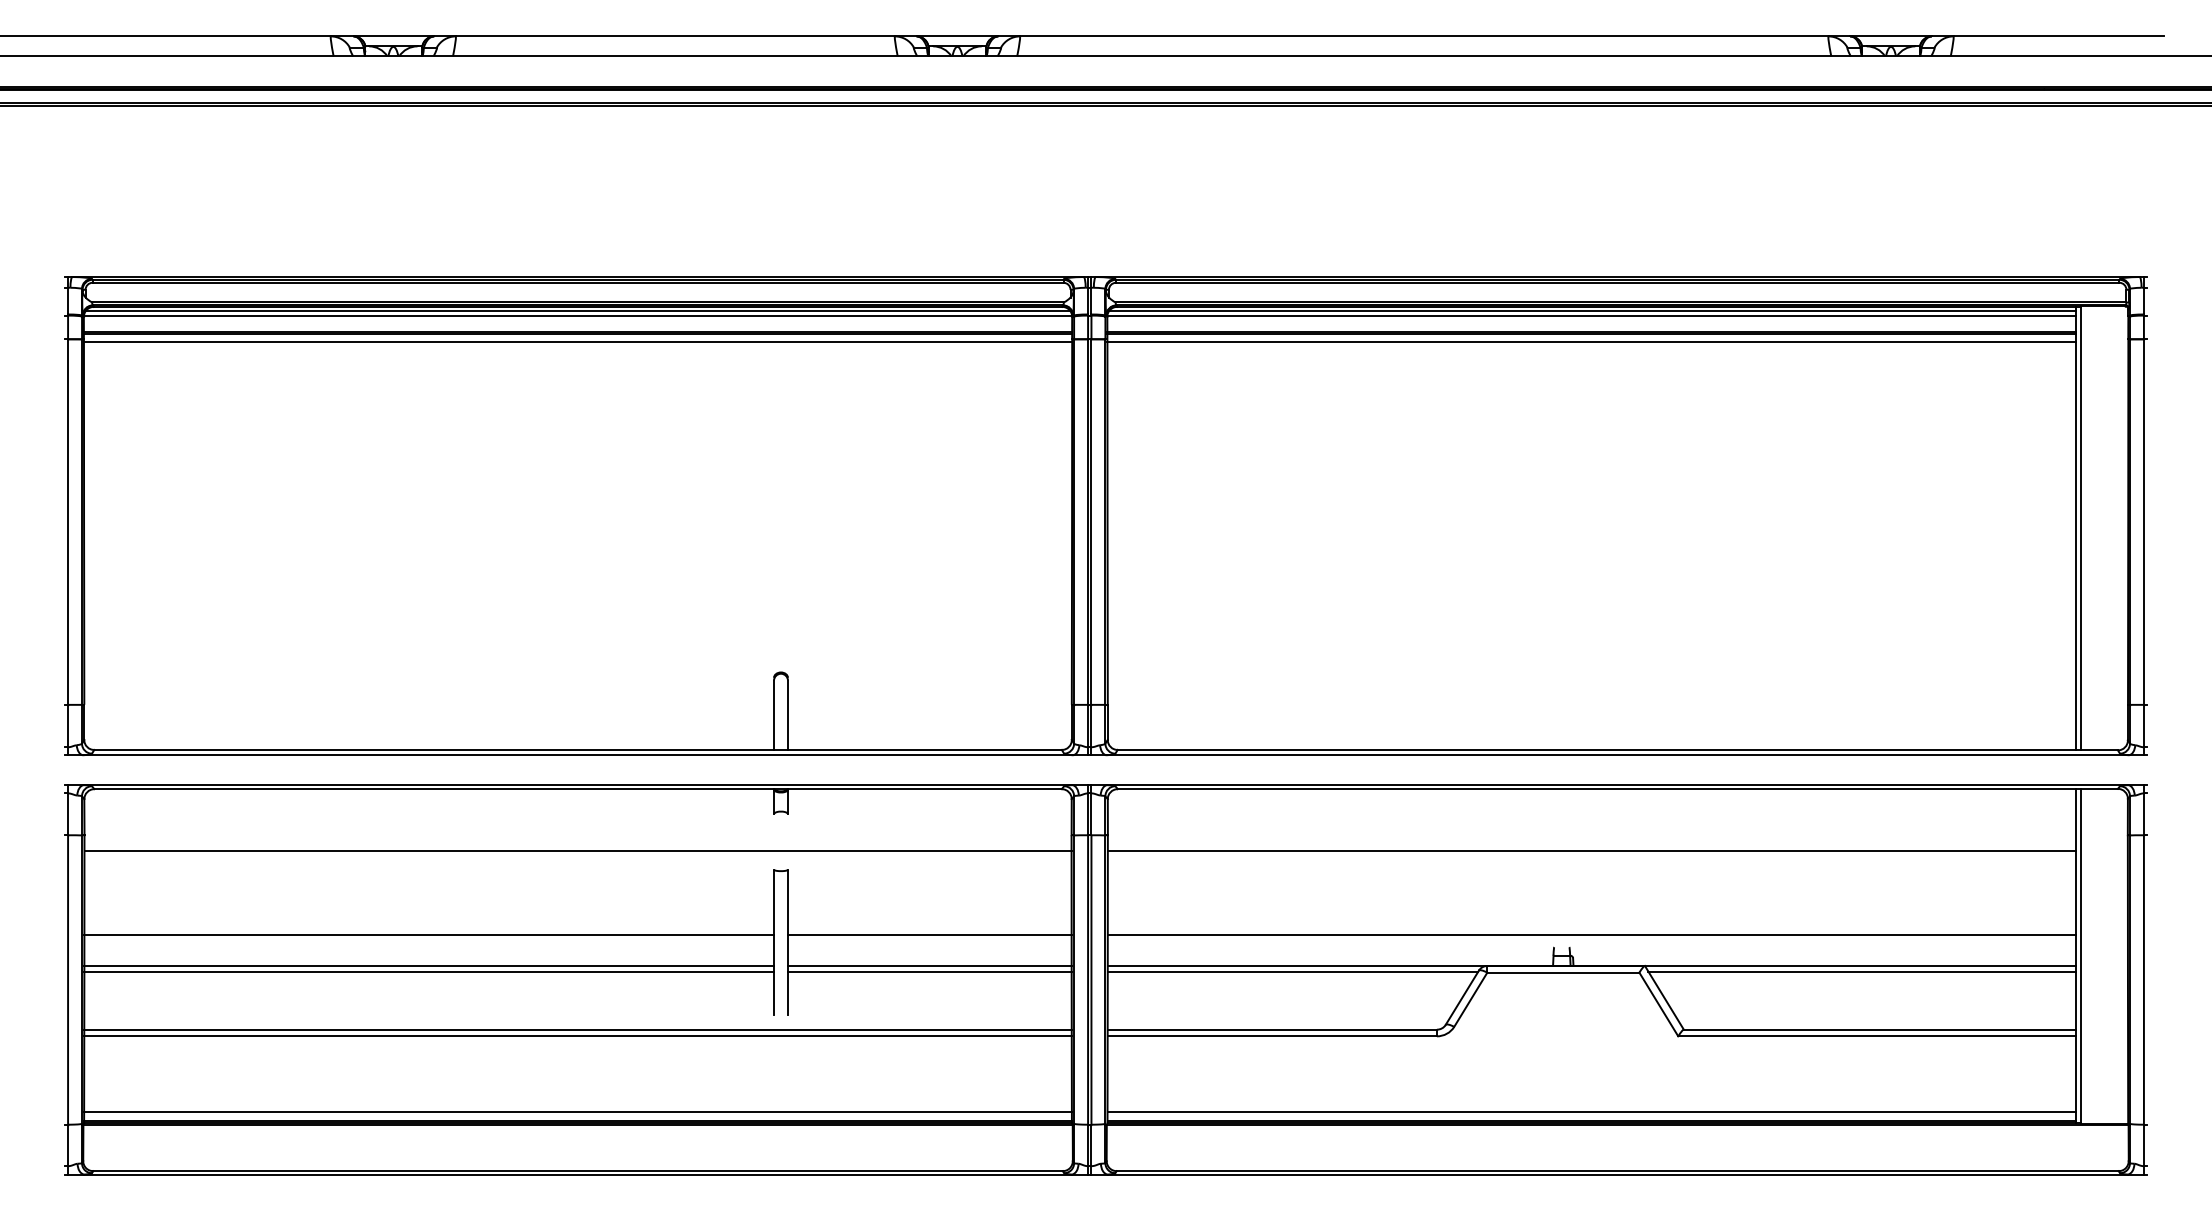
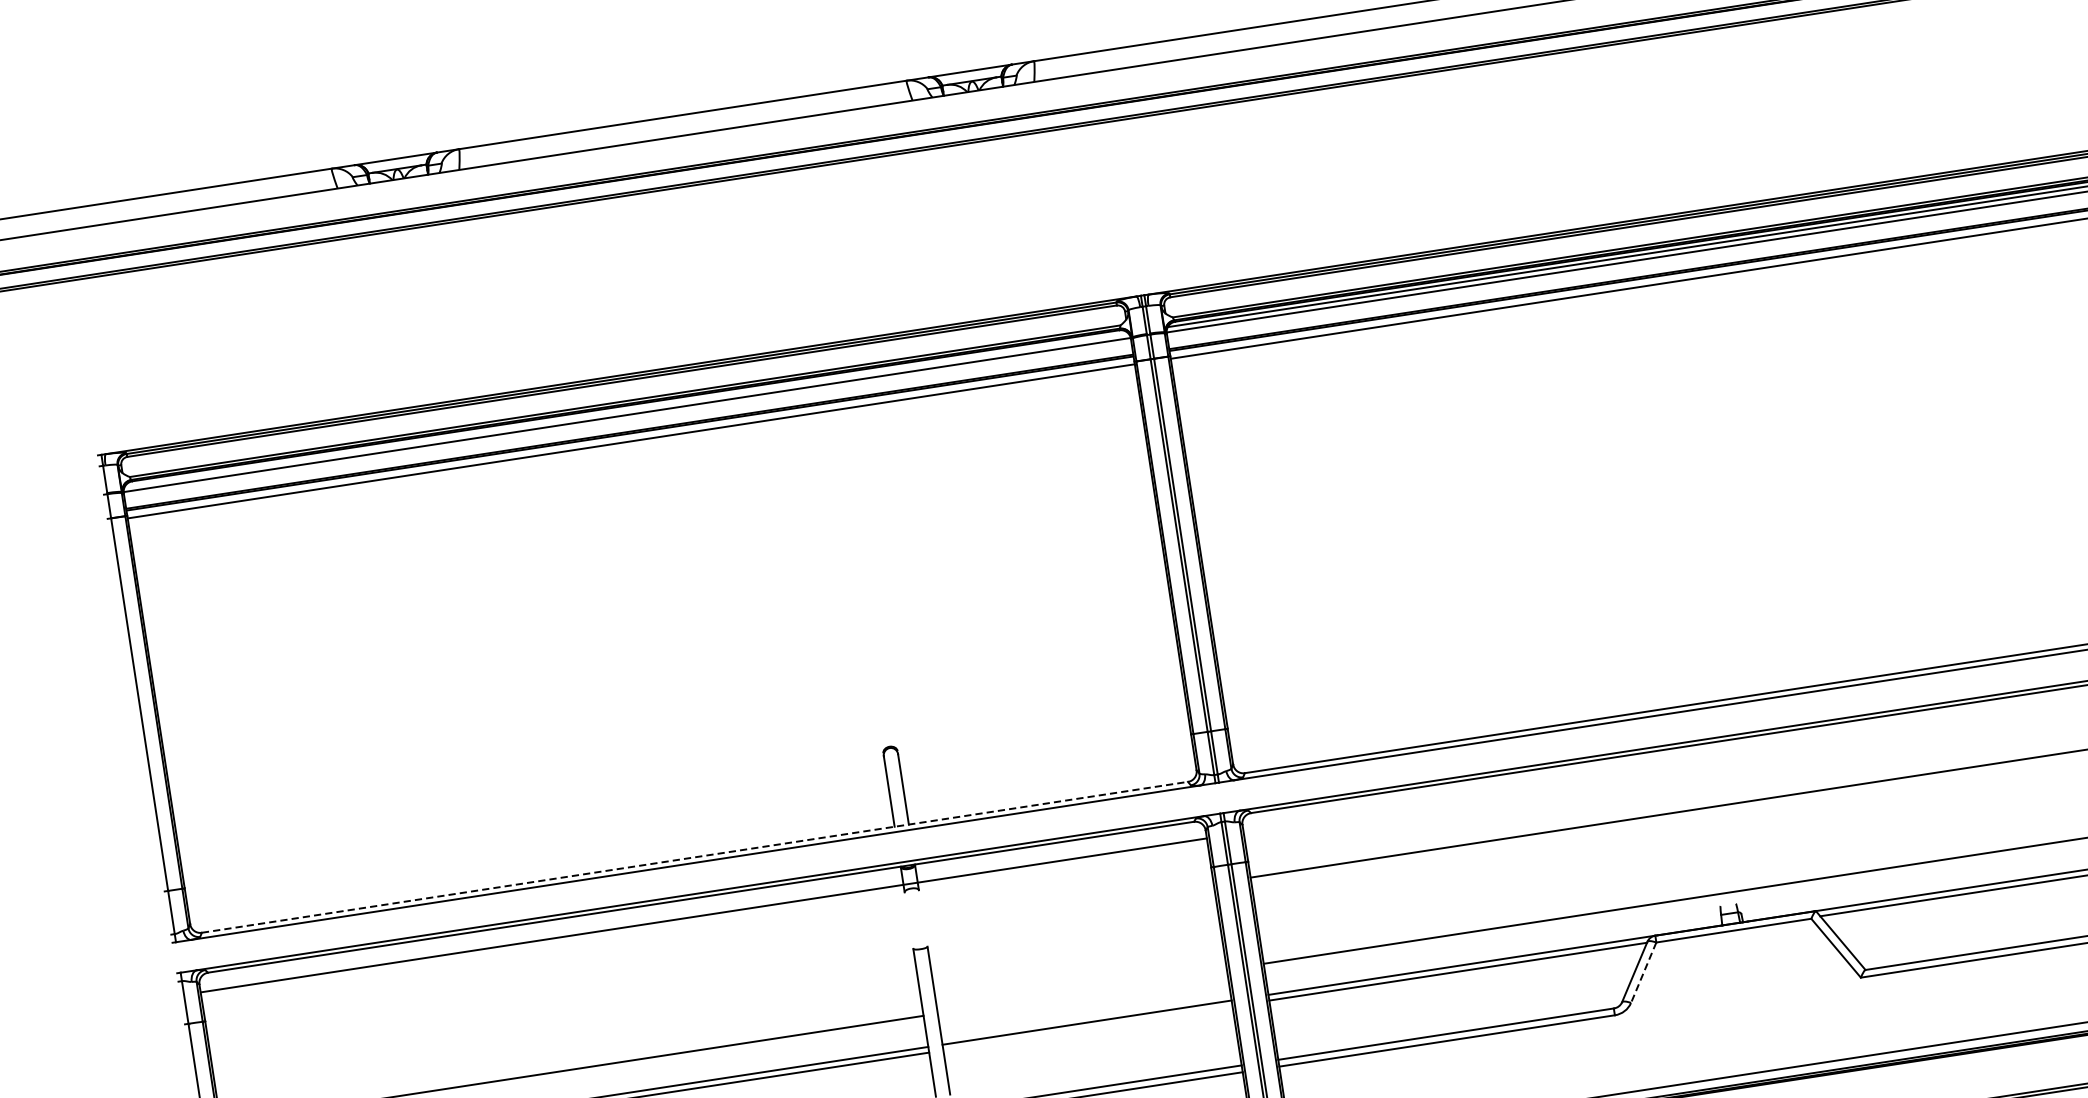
line: (578, 310) -> (626, 409), removed
line: (578, 749) -> (695, 856), solid -> dashed
line: (577, 850) -> (703, 915), moved
line: (929, 935) -> (1082, 991), removed
line: (929, 971) -> (1087, 1028), removed
line: (1470, 999) -> (1643, 972), solid -> dashed

